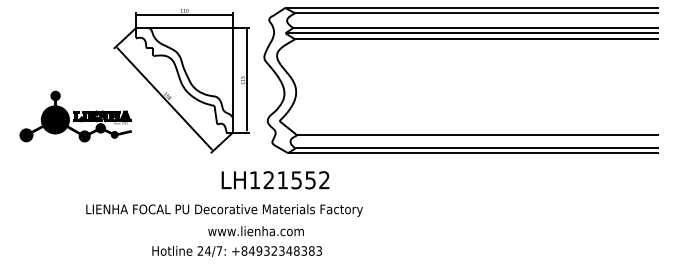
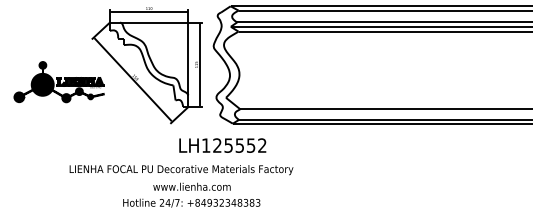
part: (74, 117) -> (58, 82), moved
text: (282, 180) -> (228, 145), LH121552 -> LH125552
text: (255, 230) -> (191, 186), moved

